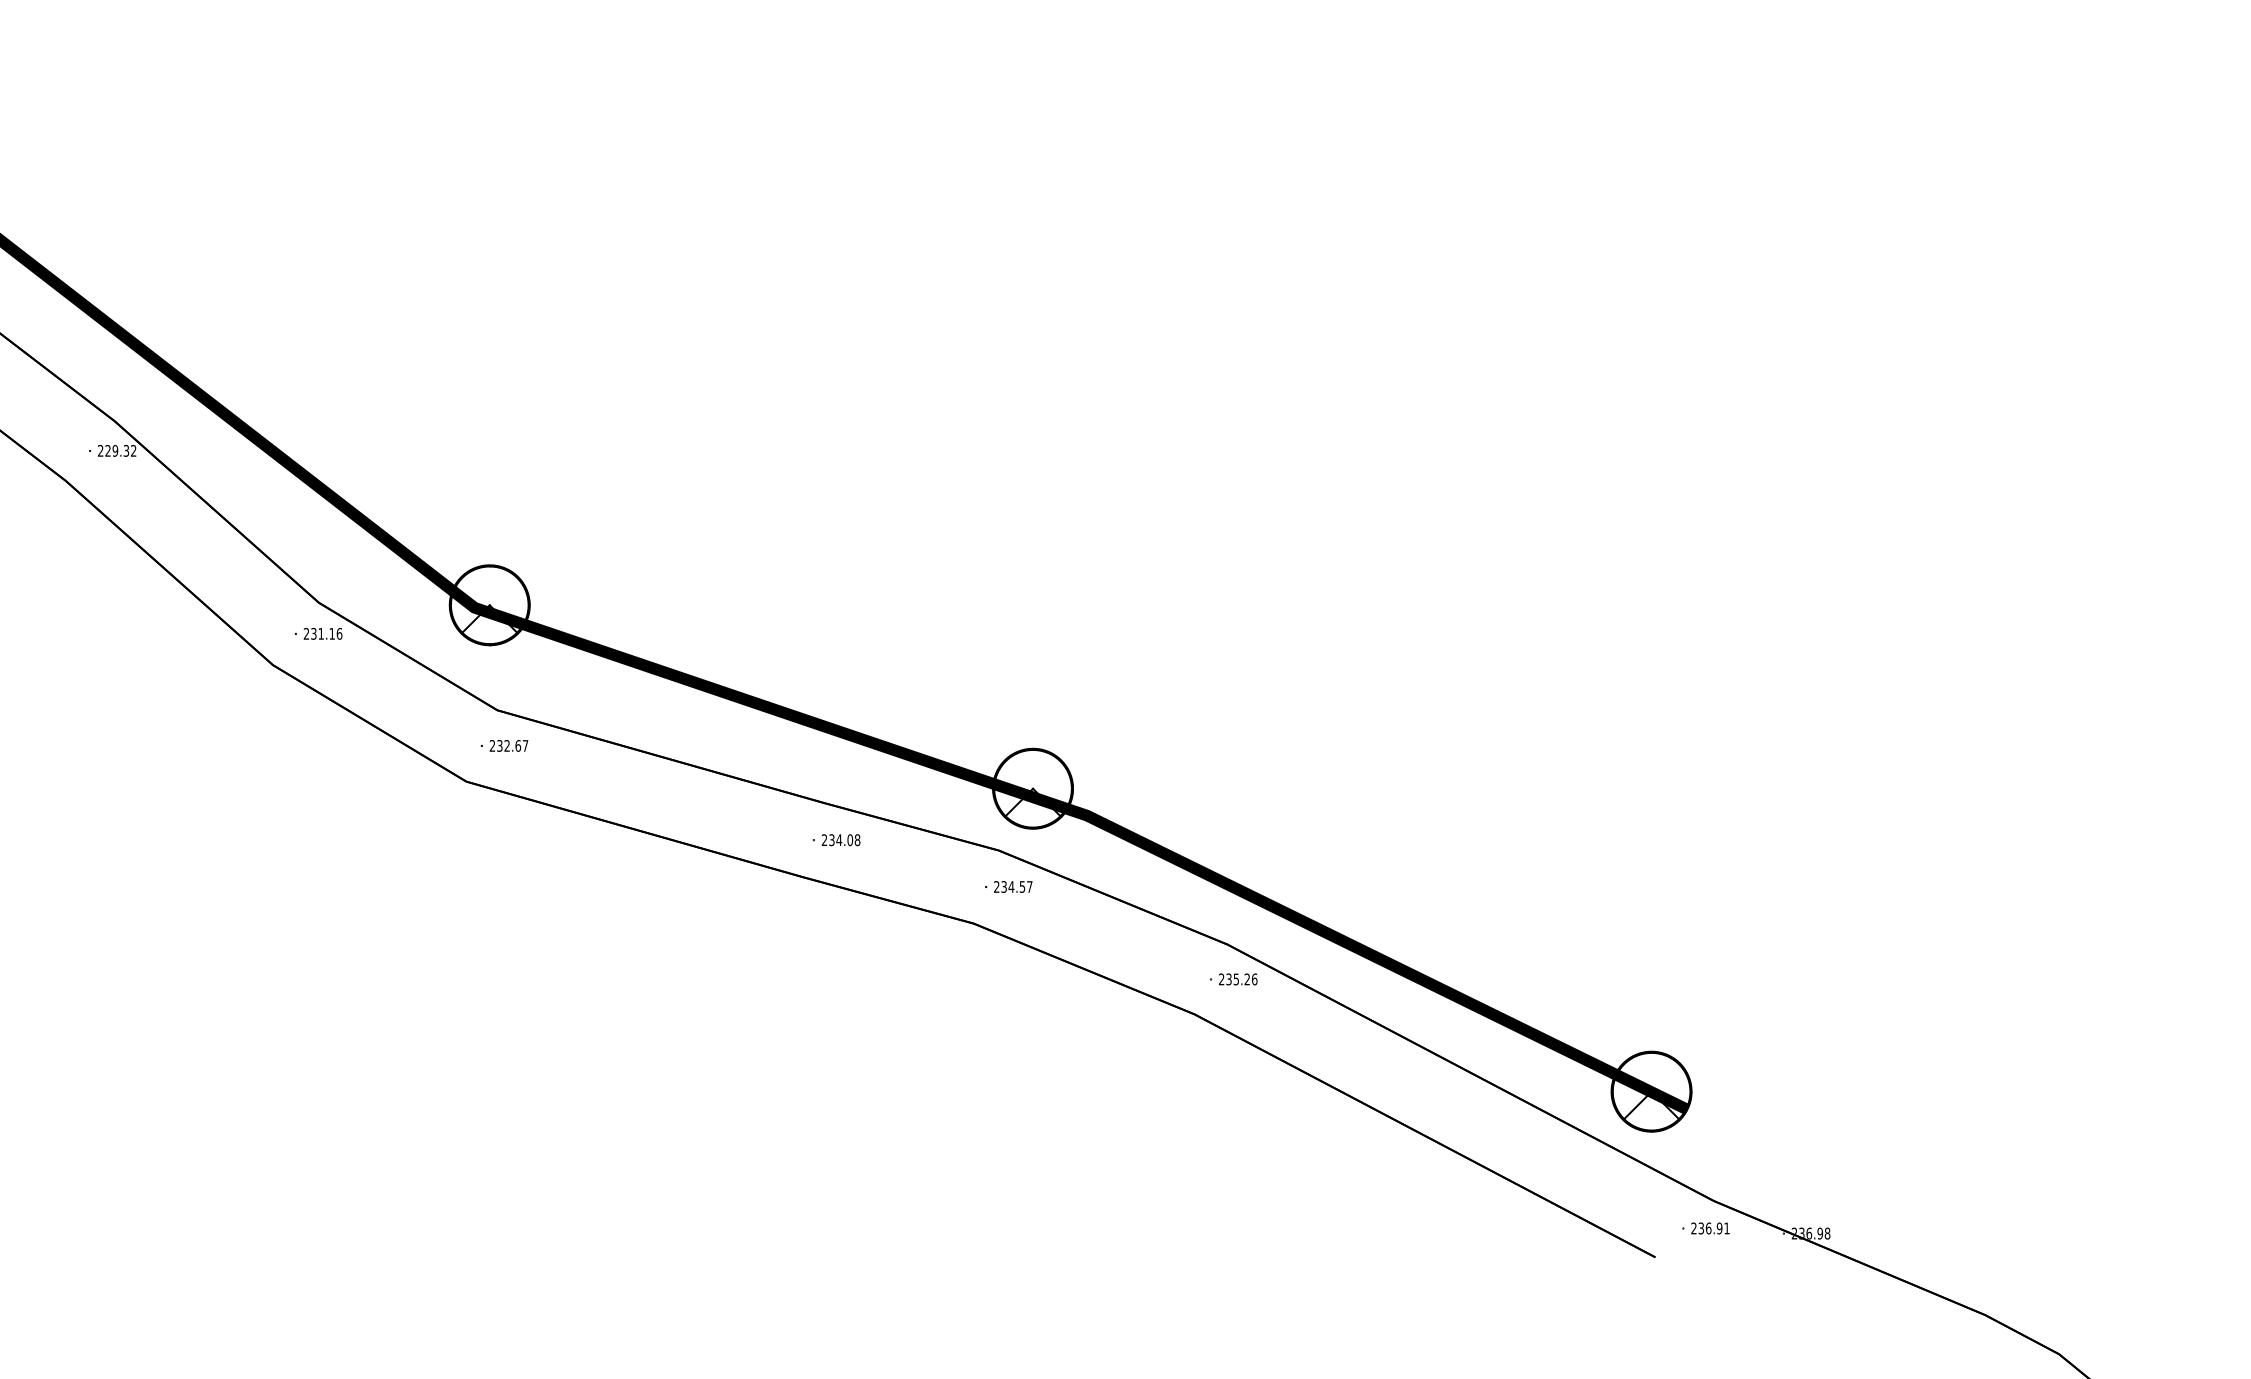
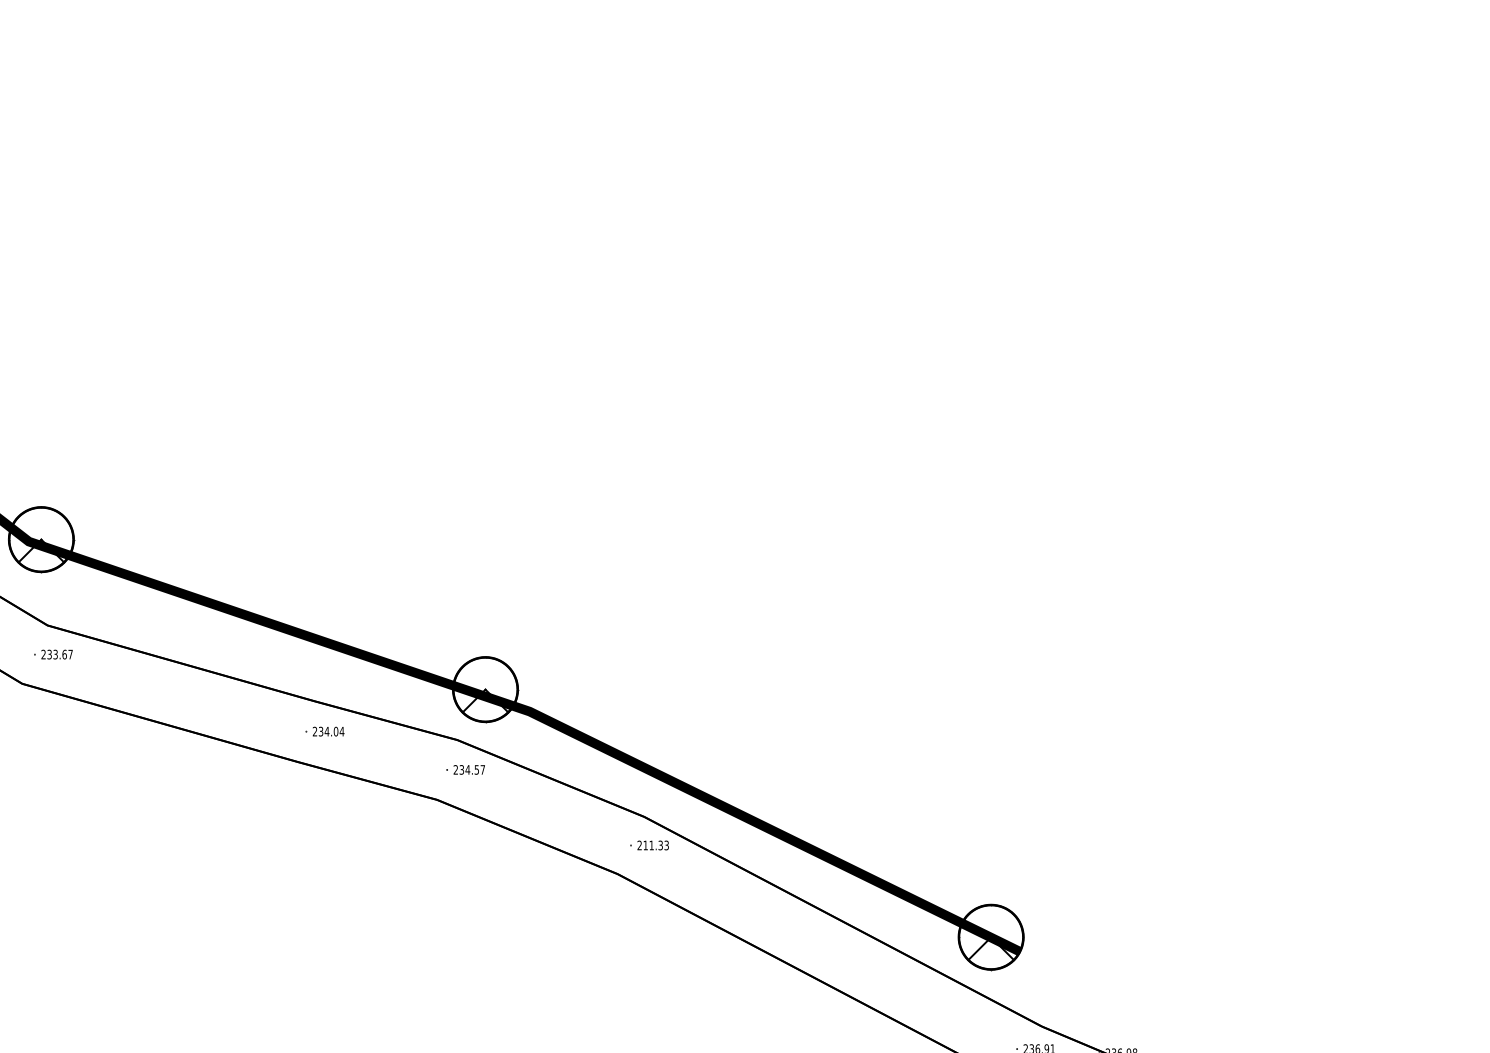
text: (506, 745) -> (55, 654), 232.67 -> 233.67
text: (857, 840) -> (341, 731), 234.08 -> 234.04
text: (1241, 979) -> (655, 845), 235.26 -> 211.33

